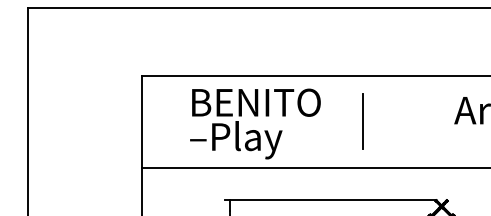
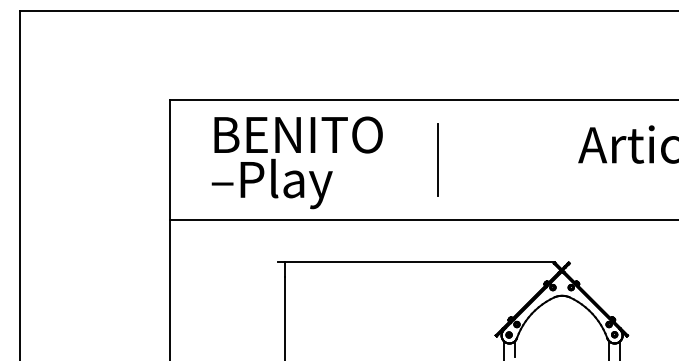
line: (362, 121) -> (437, 159), moved
text: (254, 123) -> (296, 162), moved

